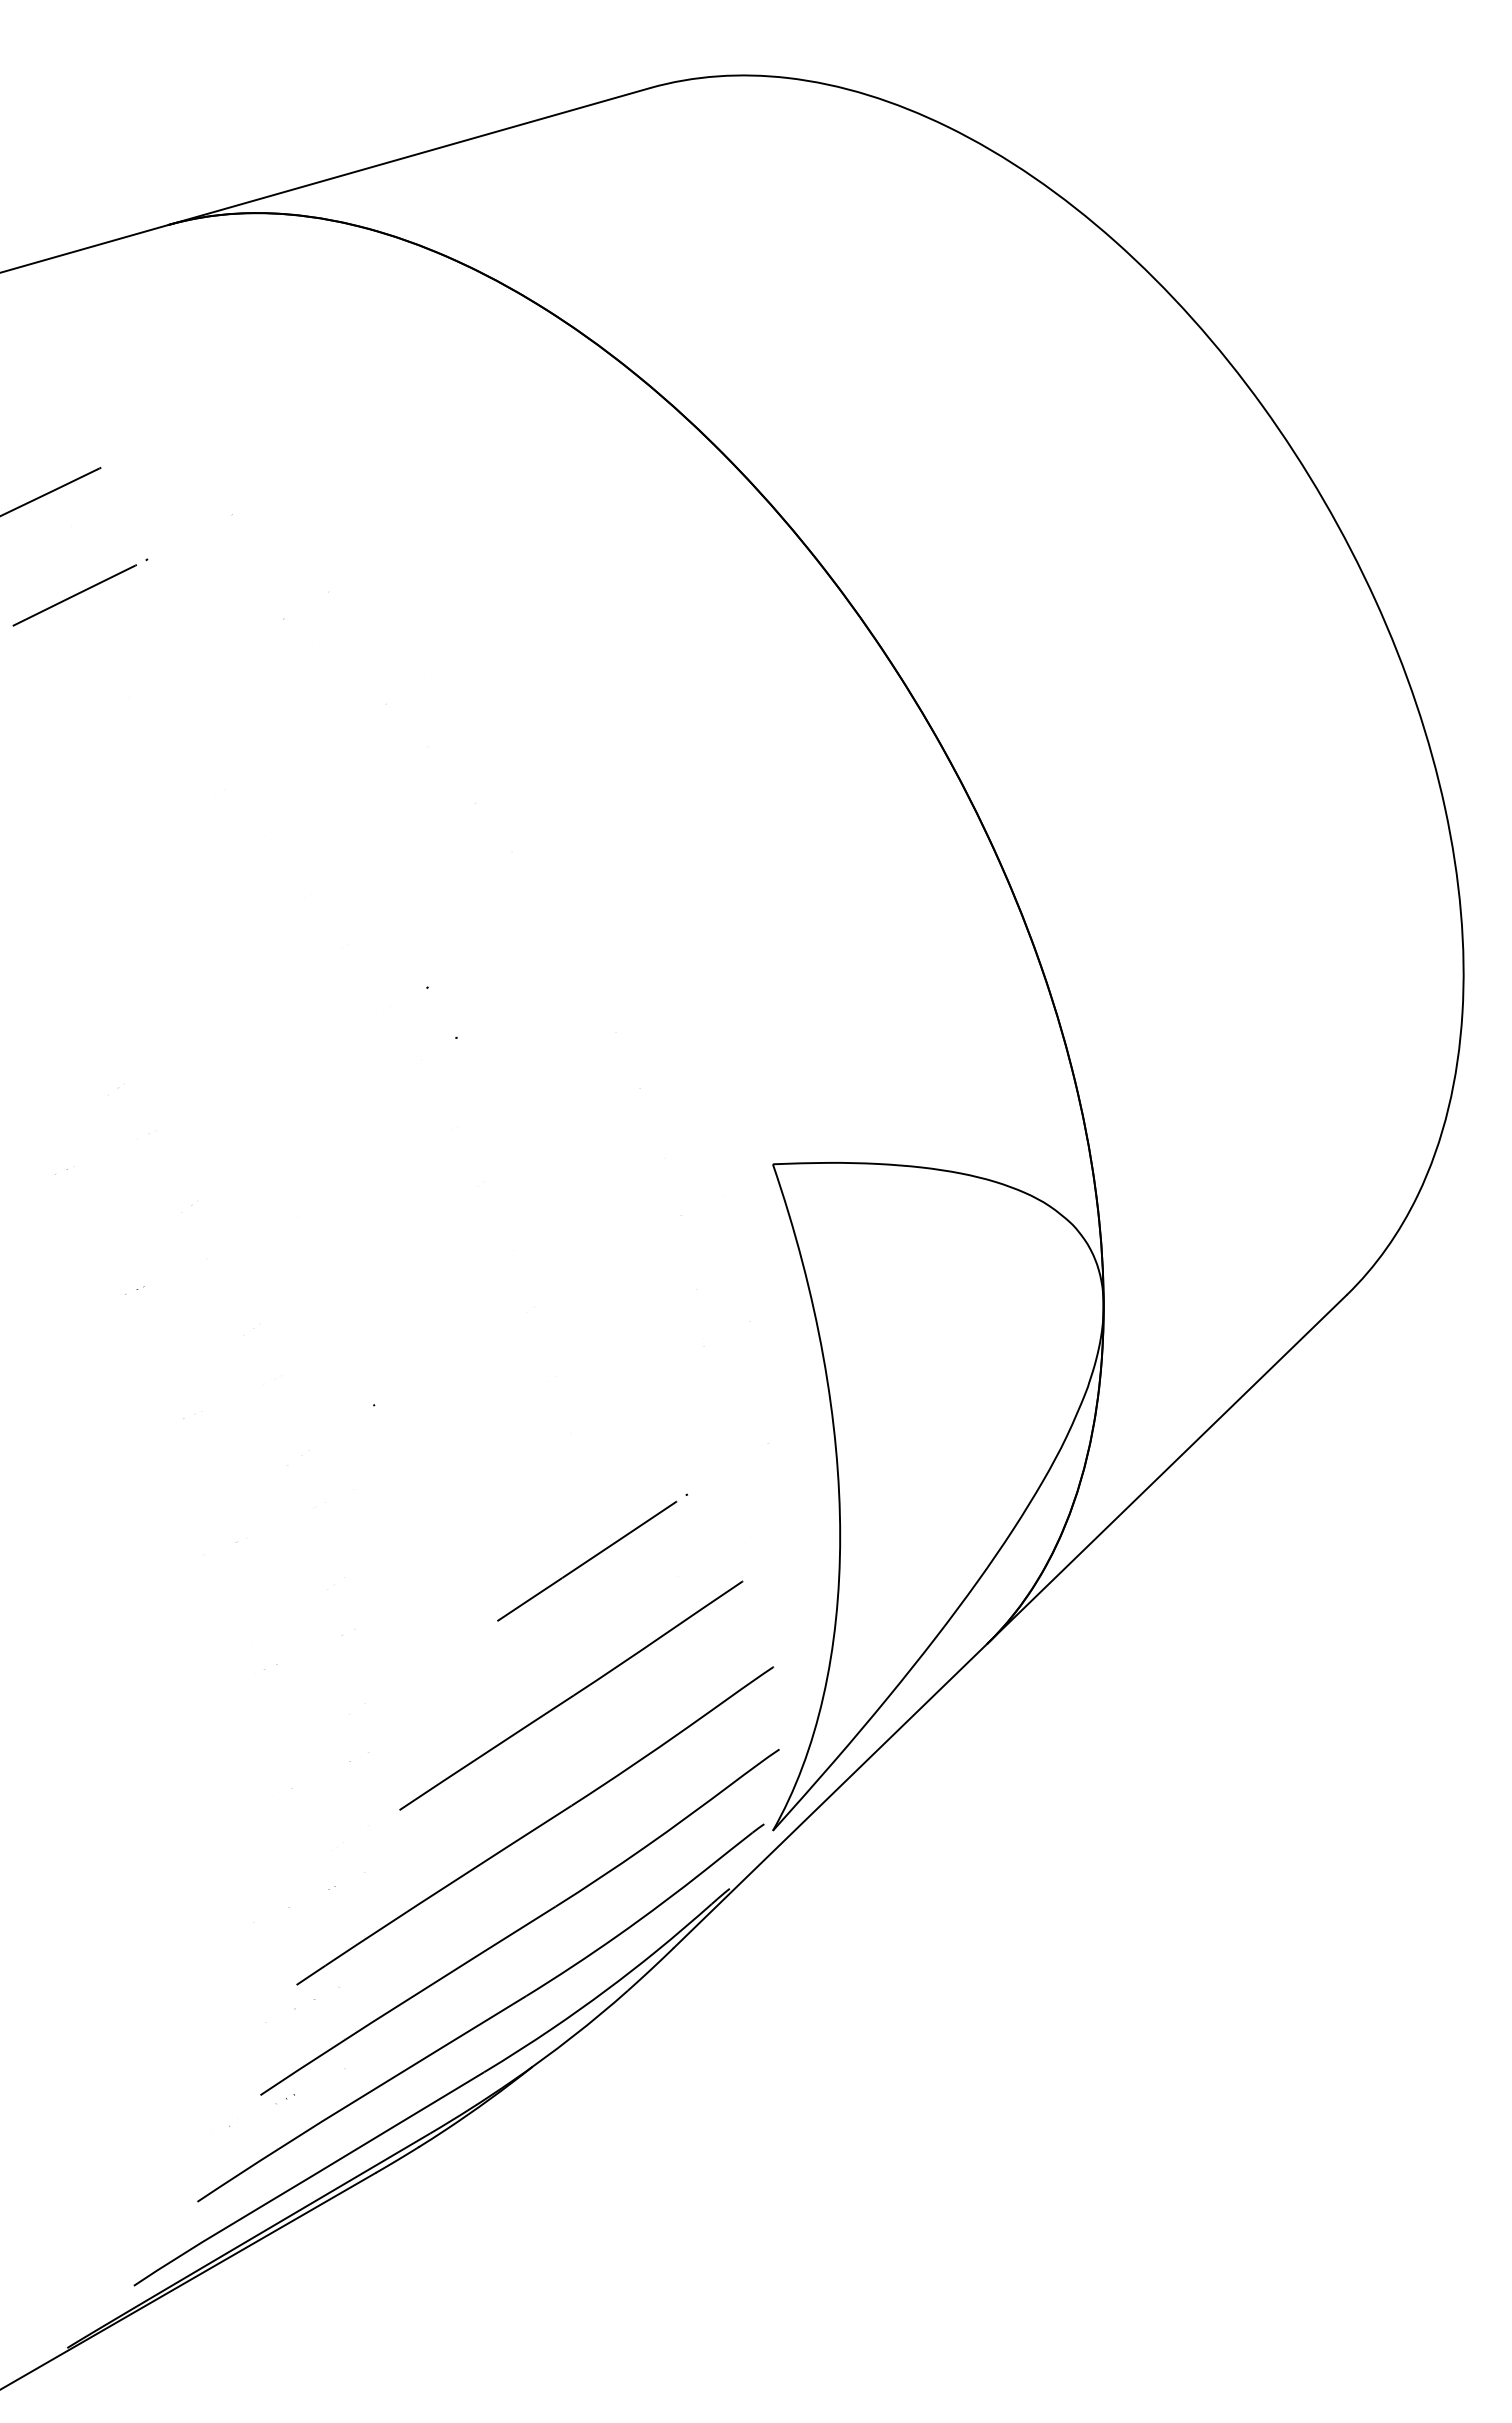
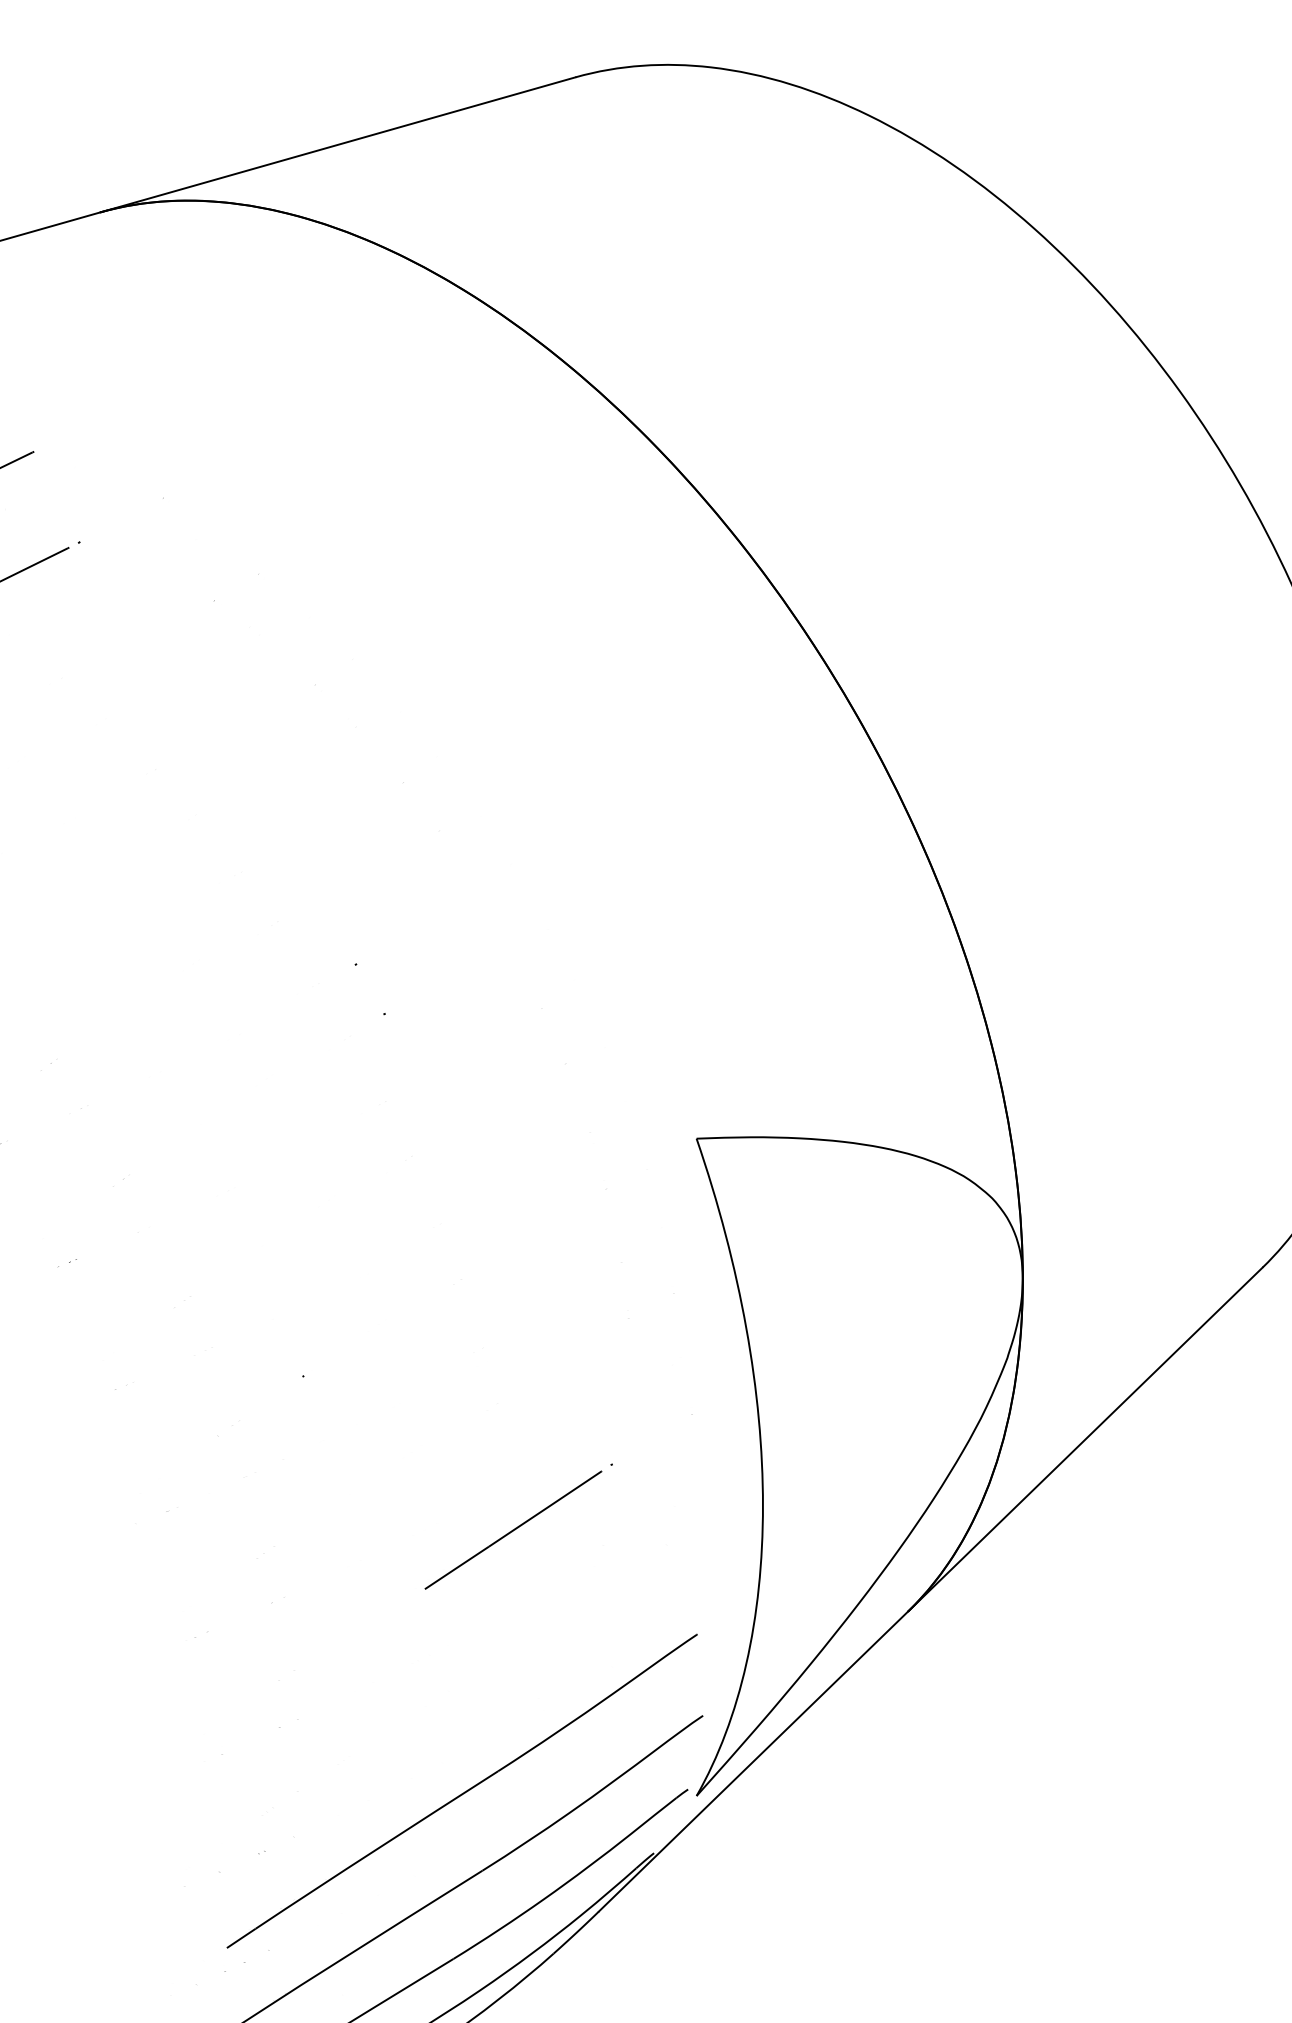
part: (571, 1695) -> (497, 1662), removed

